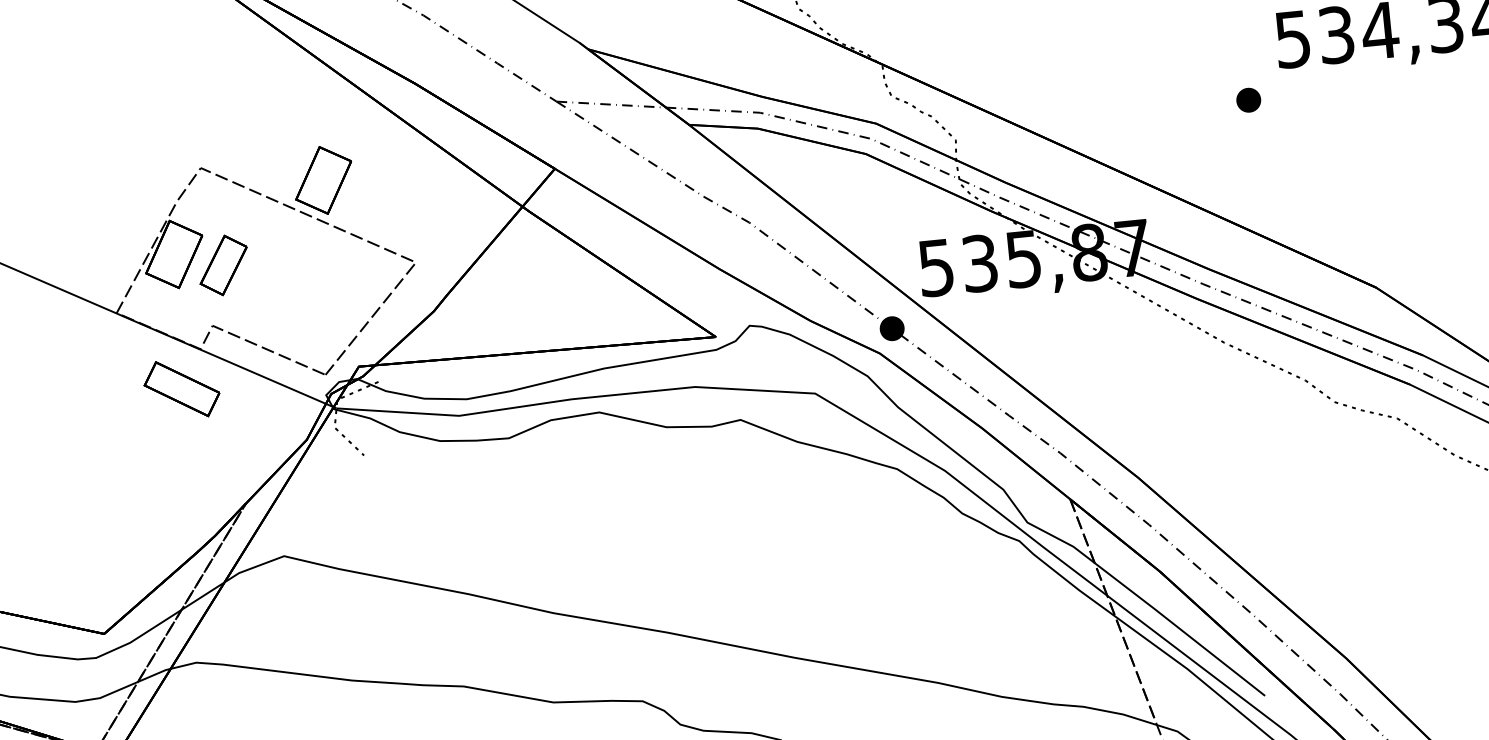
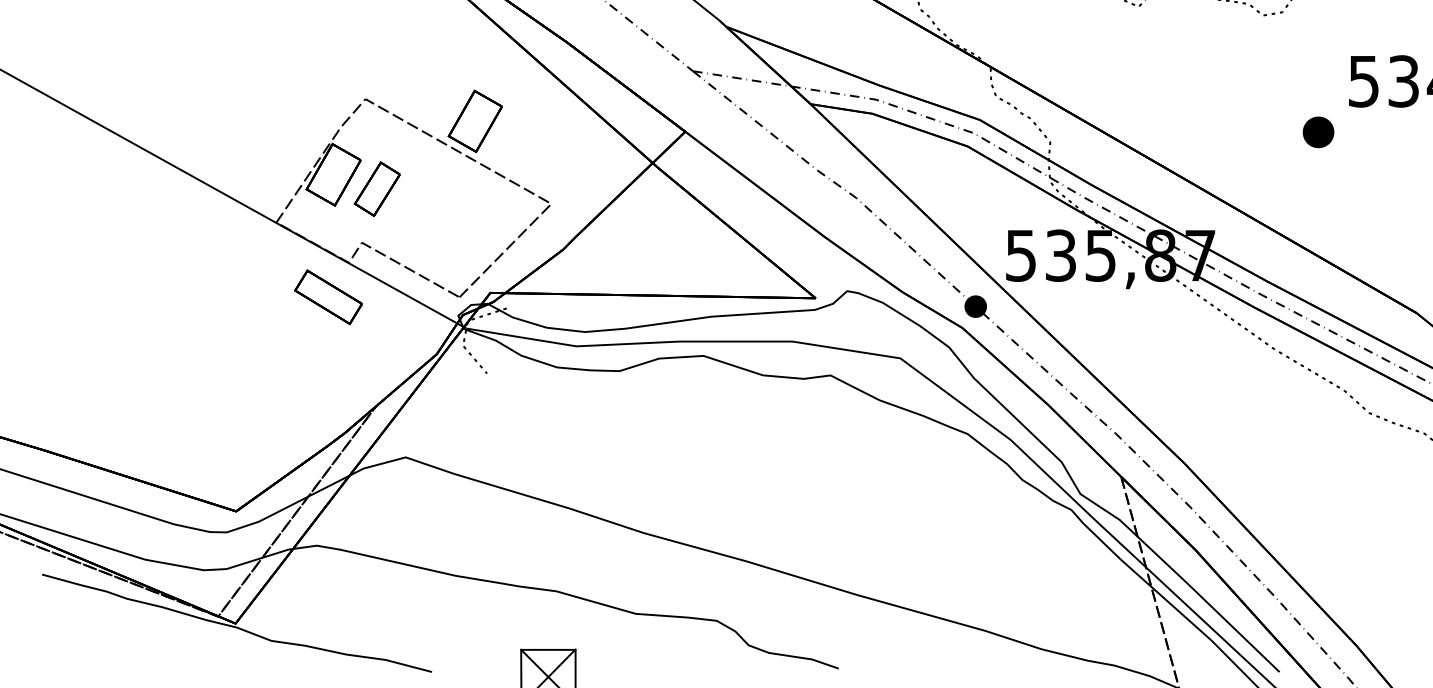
part: (1248, 100) -> (1318, 132), size x1.4

